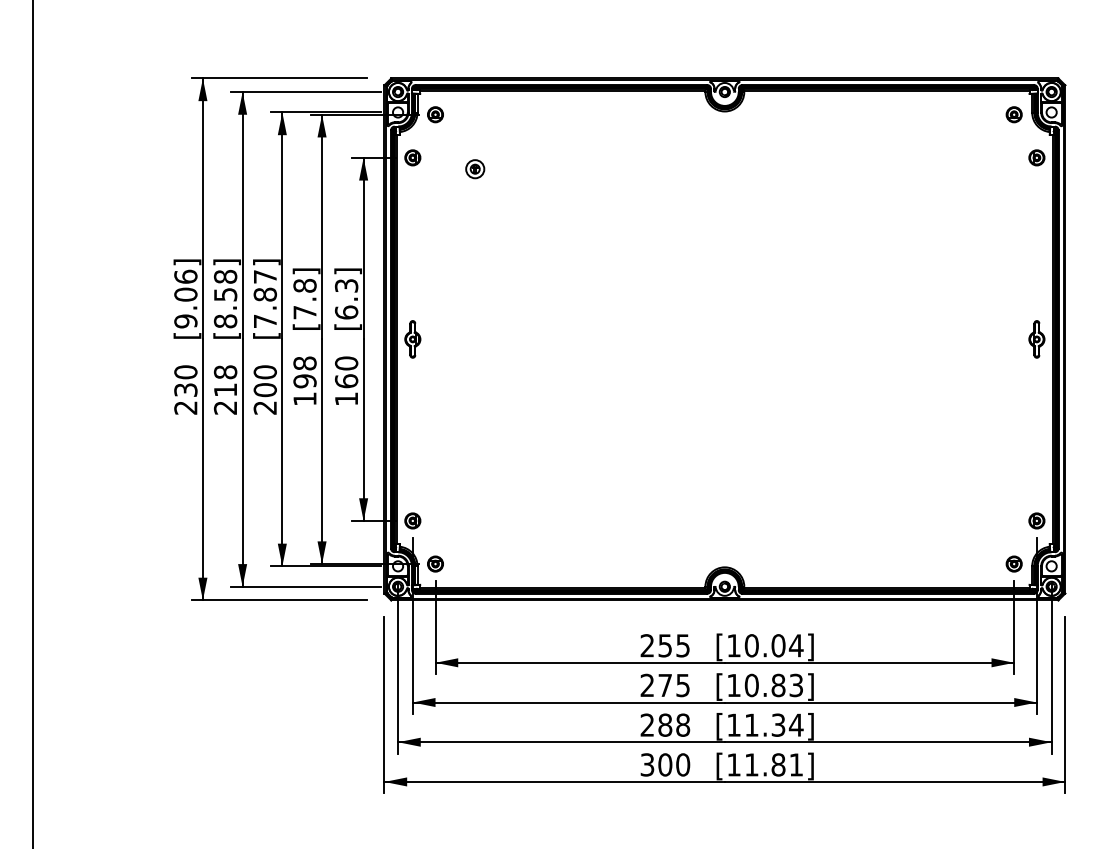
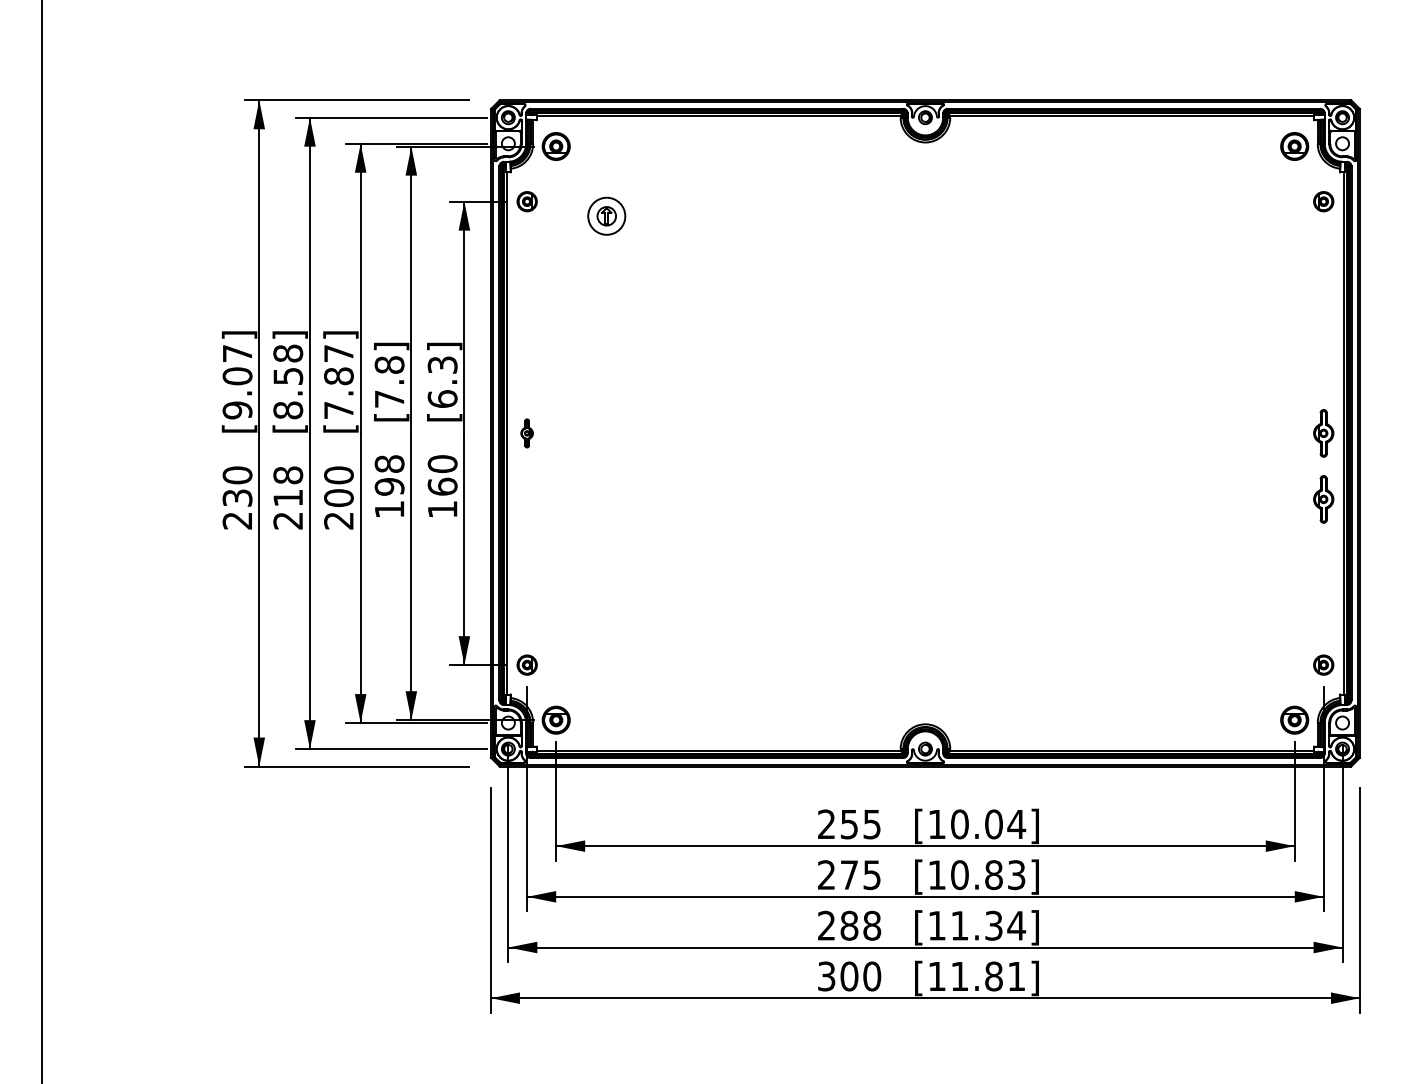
part: (435, 114) -> (555, 146), size x1.4
part: (1014, 114) -> (1294, 146), size x1.4
part: (474, 168) -> (606, 215), size x1.6
text: (185, 276) -> (237, 353), [9.06] -> [9.07]
part: (412, 339) -> (526, 433), size x0.6
part: (1036, 391) -> (1323, 499), added
part: (435, 563) -> (555, 719), size x1.4
part: (1014, 563) -> (1294, 719), size x1.4

